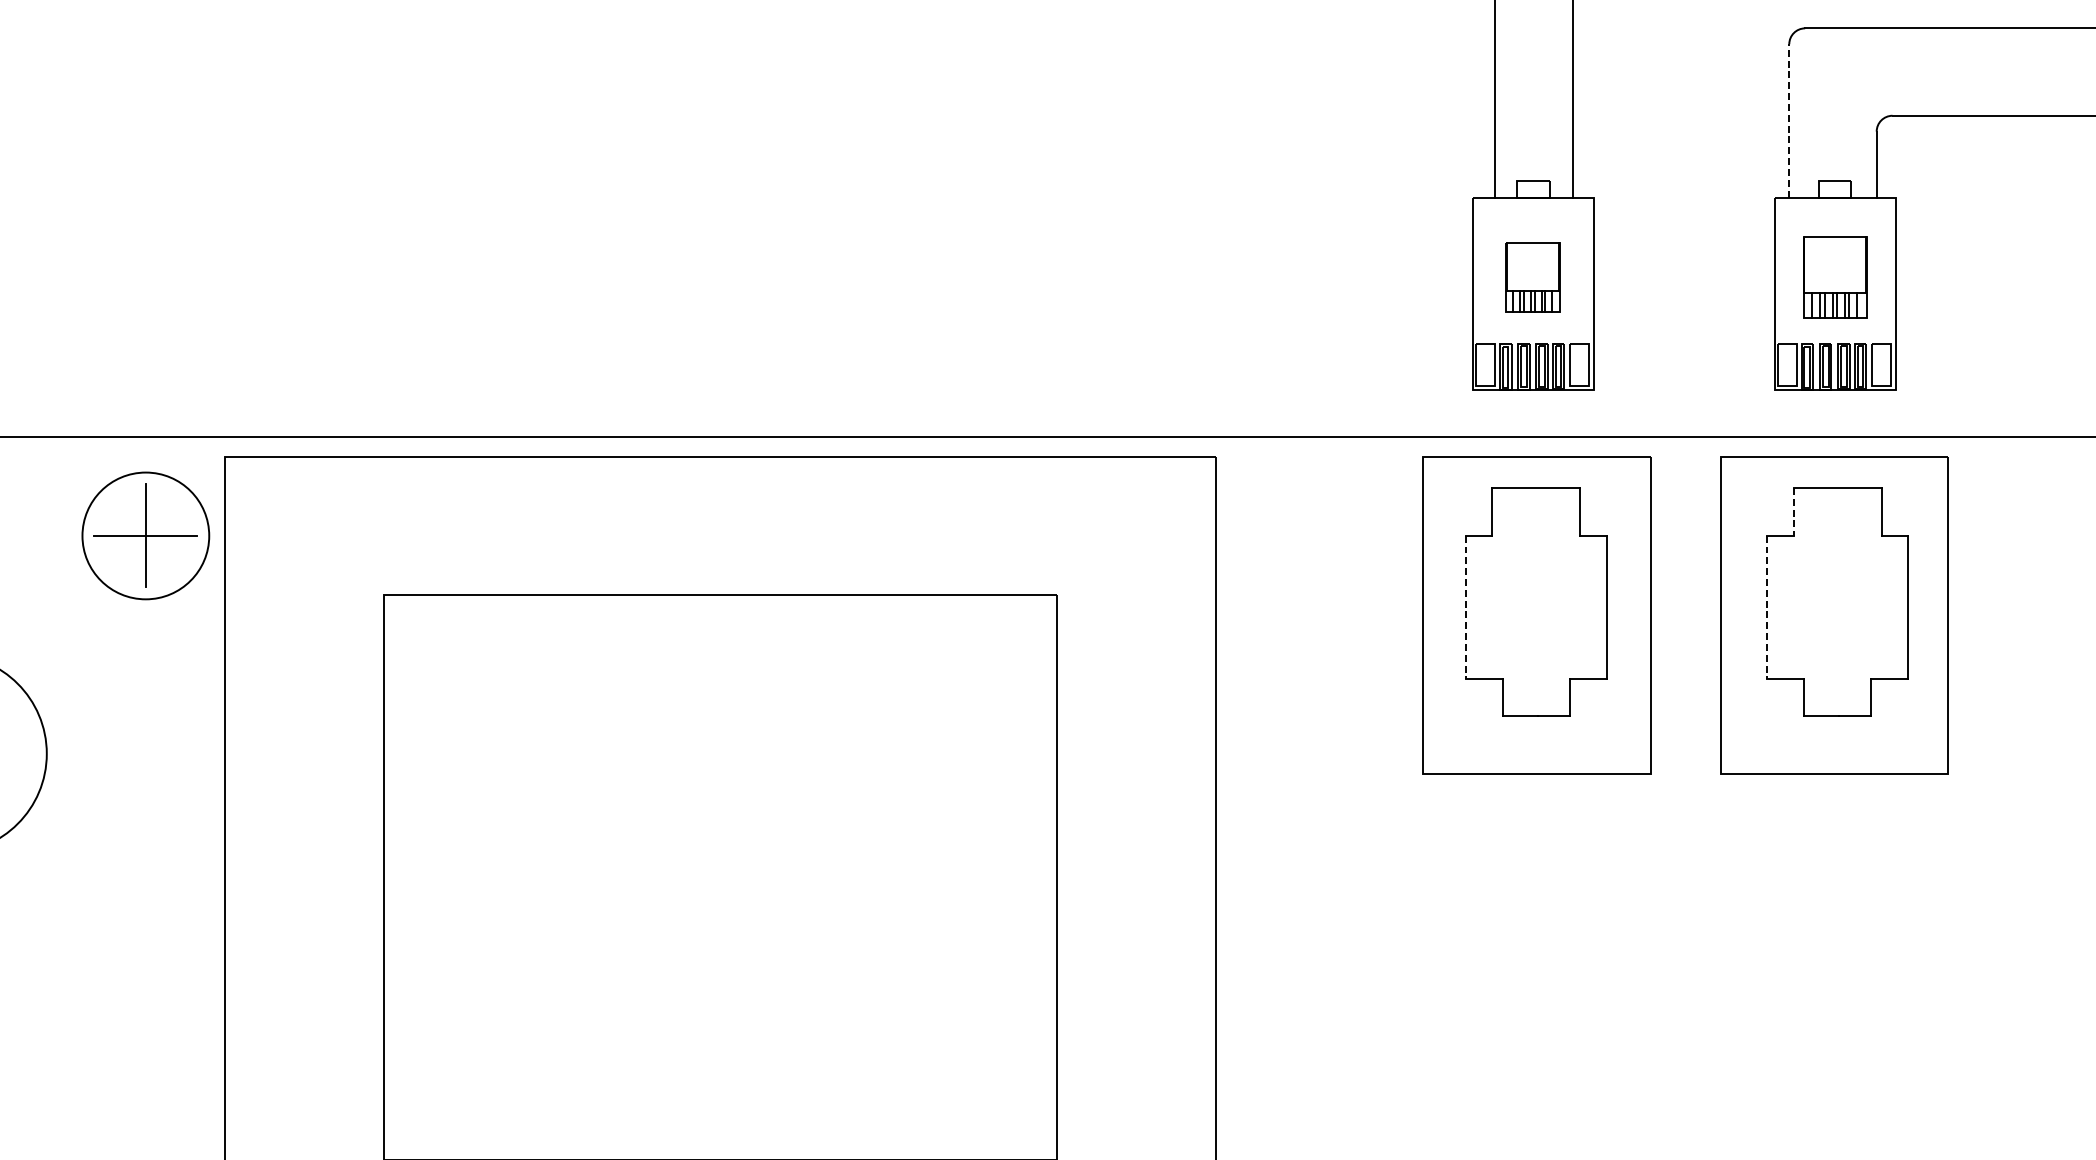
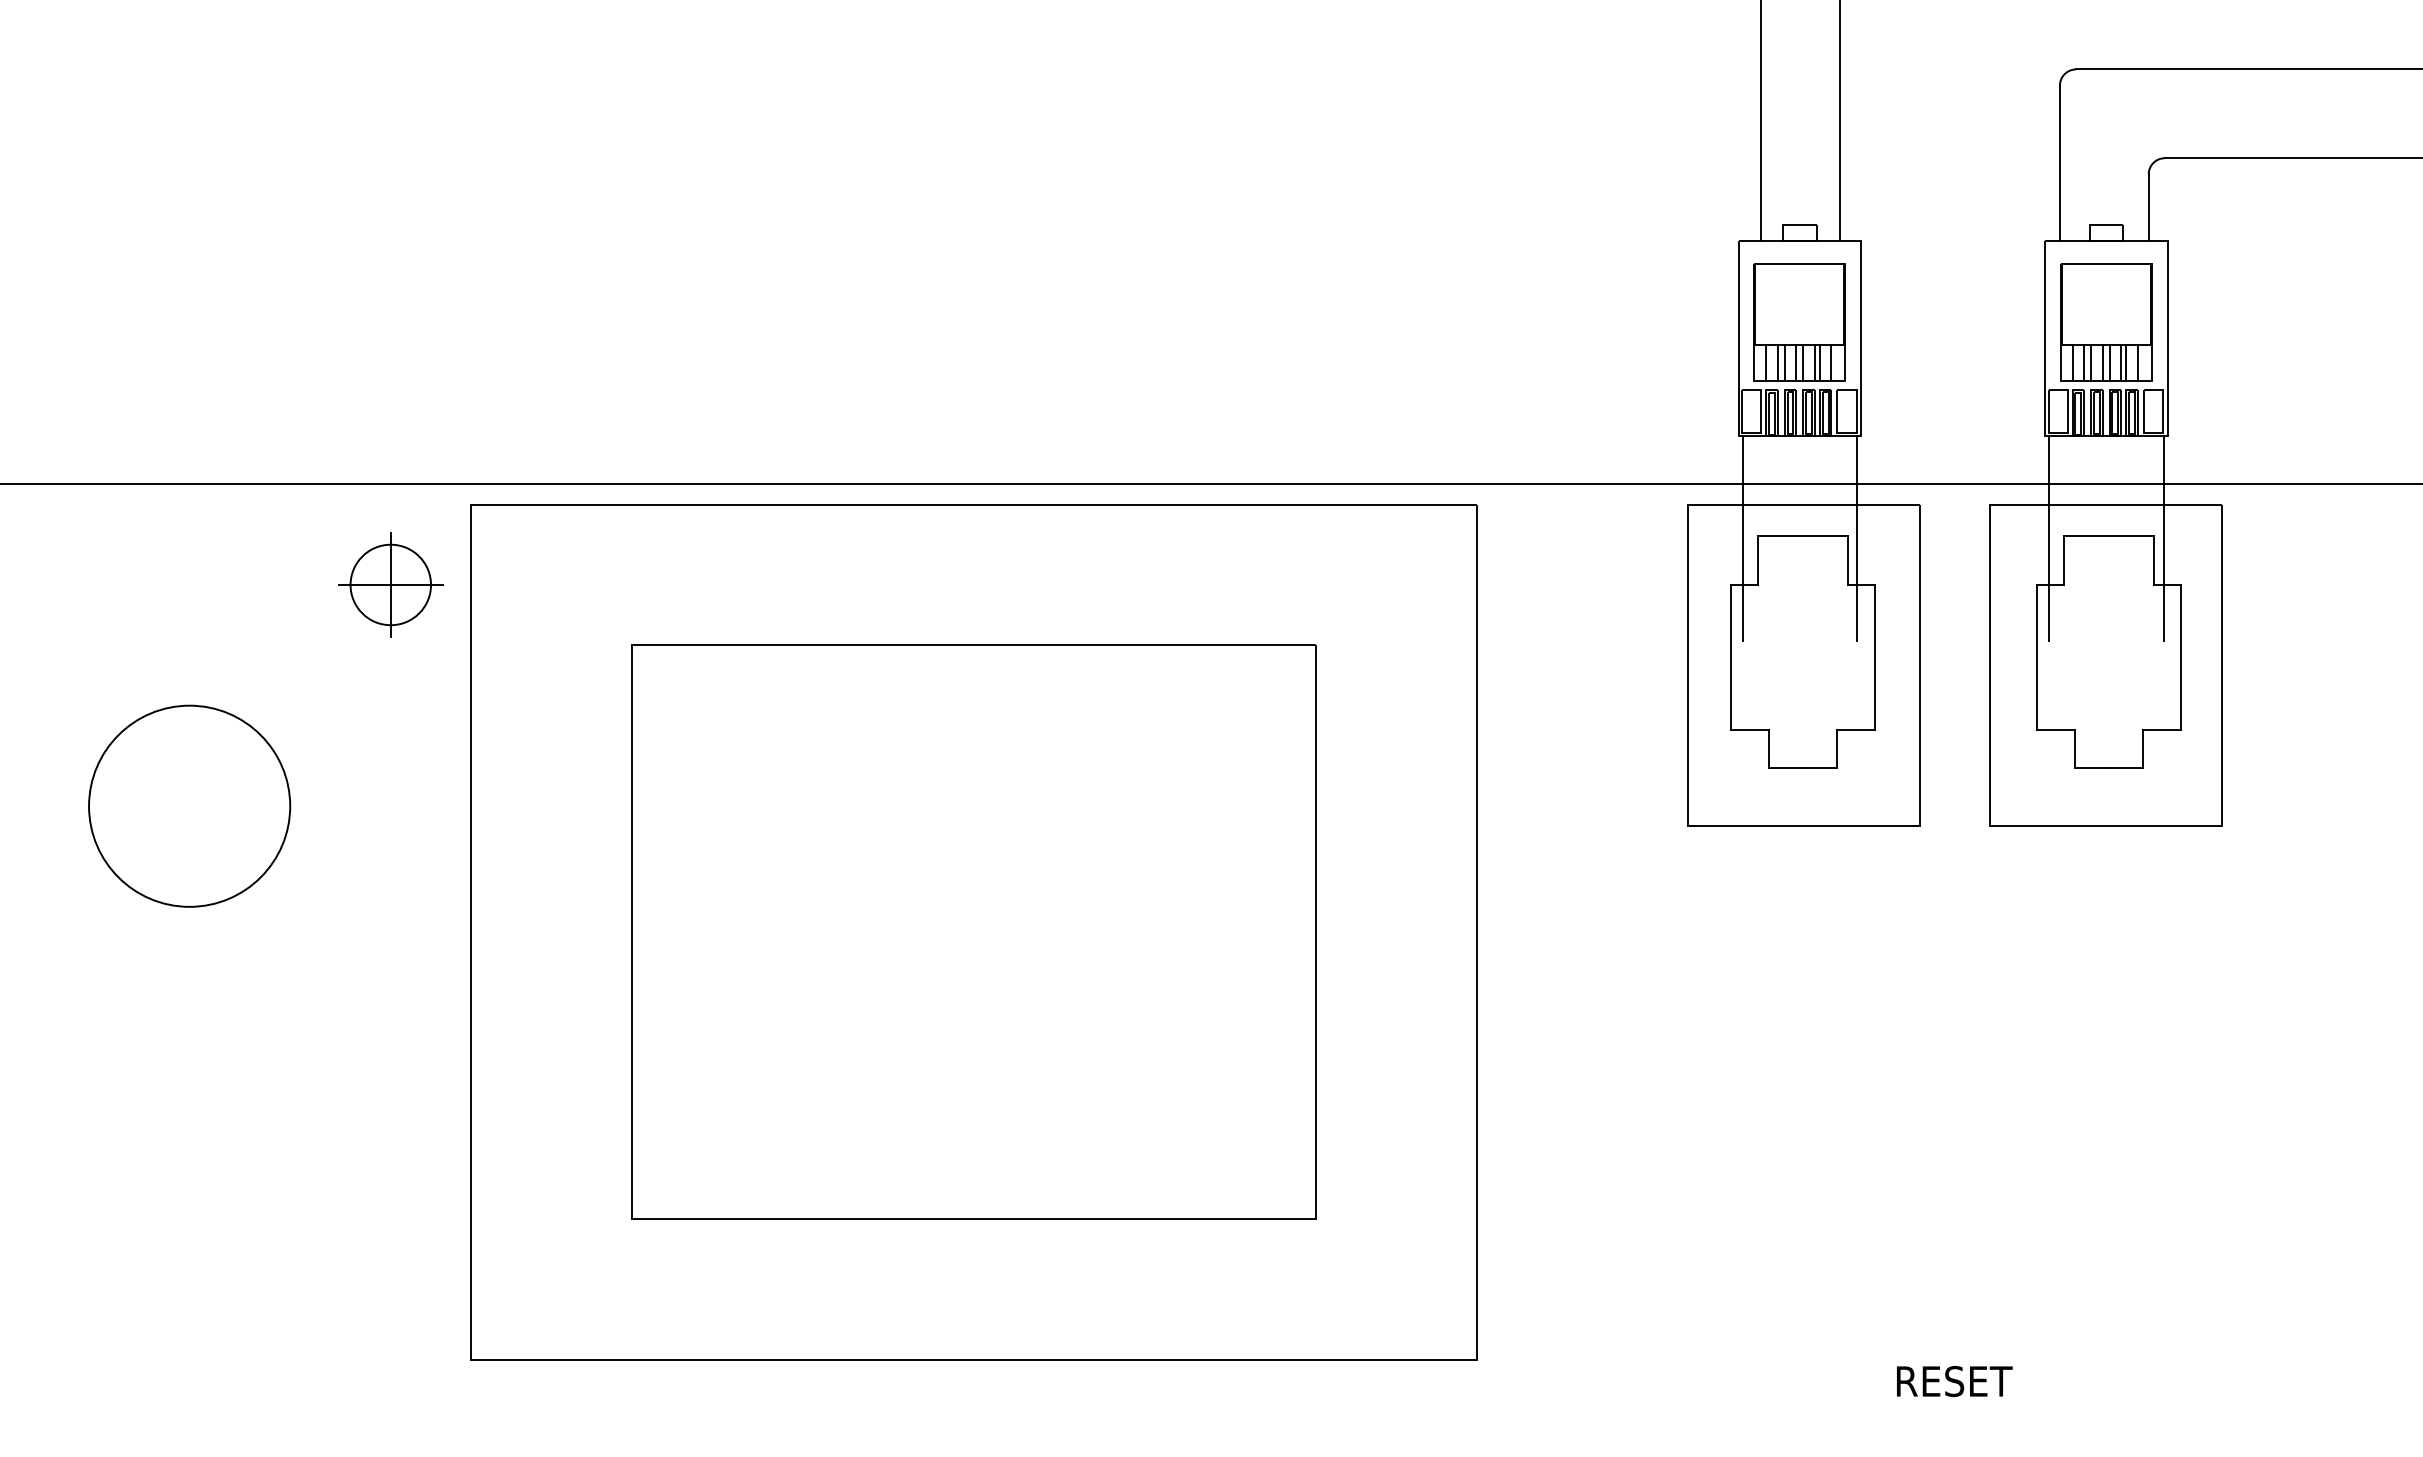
line: (1788, 120) -> (2059, 163), dashed -> solid
part: (1532, 277) -> (1799, 322), size x1.67
part: (1835, 277) -> (2106, 322), size x1.43
line: (1476, 490) -> (1742, 538), added
line: (1589, 490) -> (1857, 538), added
line: (1779, 490) -> (2049, 538), added
line: (1891, 490) -> (2163, 538), added
line: (1793, 511) -> (2064, 560), dashed -> solid
circle: (145, 535) -> (390, 584), size x0.62
line: (1465, 607) -> (1731, 657), dashed -> solid
line: (1767, 607) -> (2037, 657), dashed -> solid

